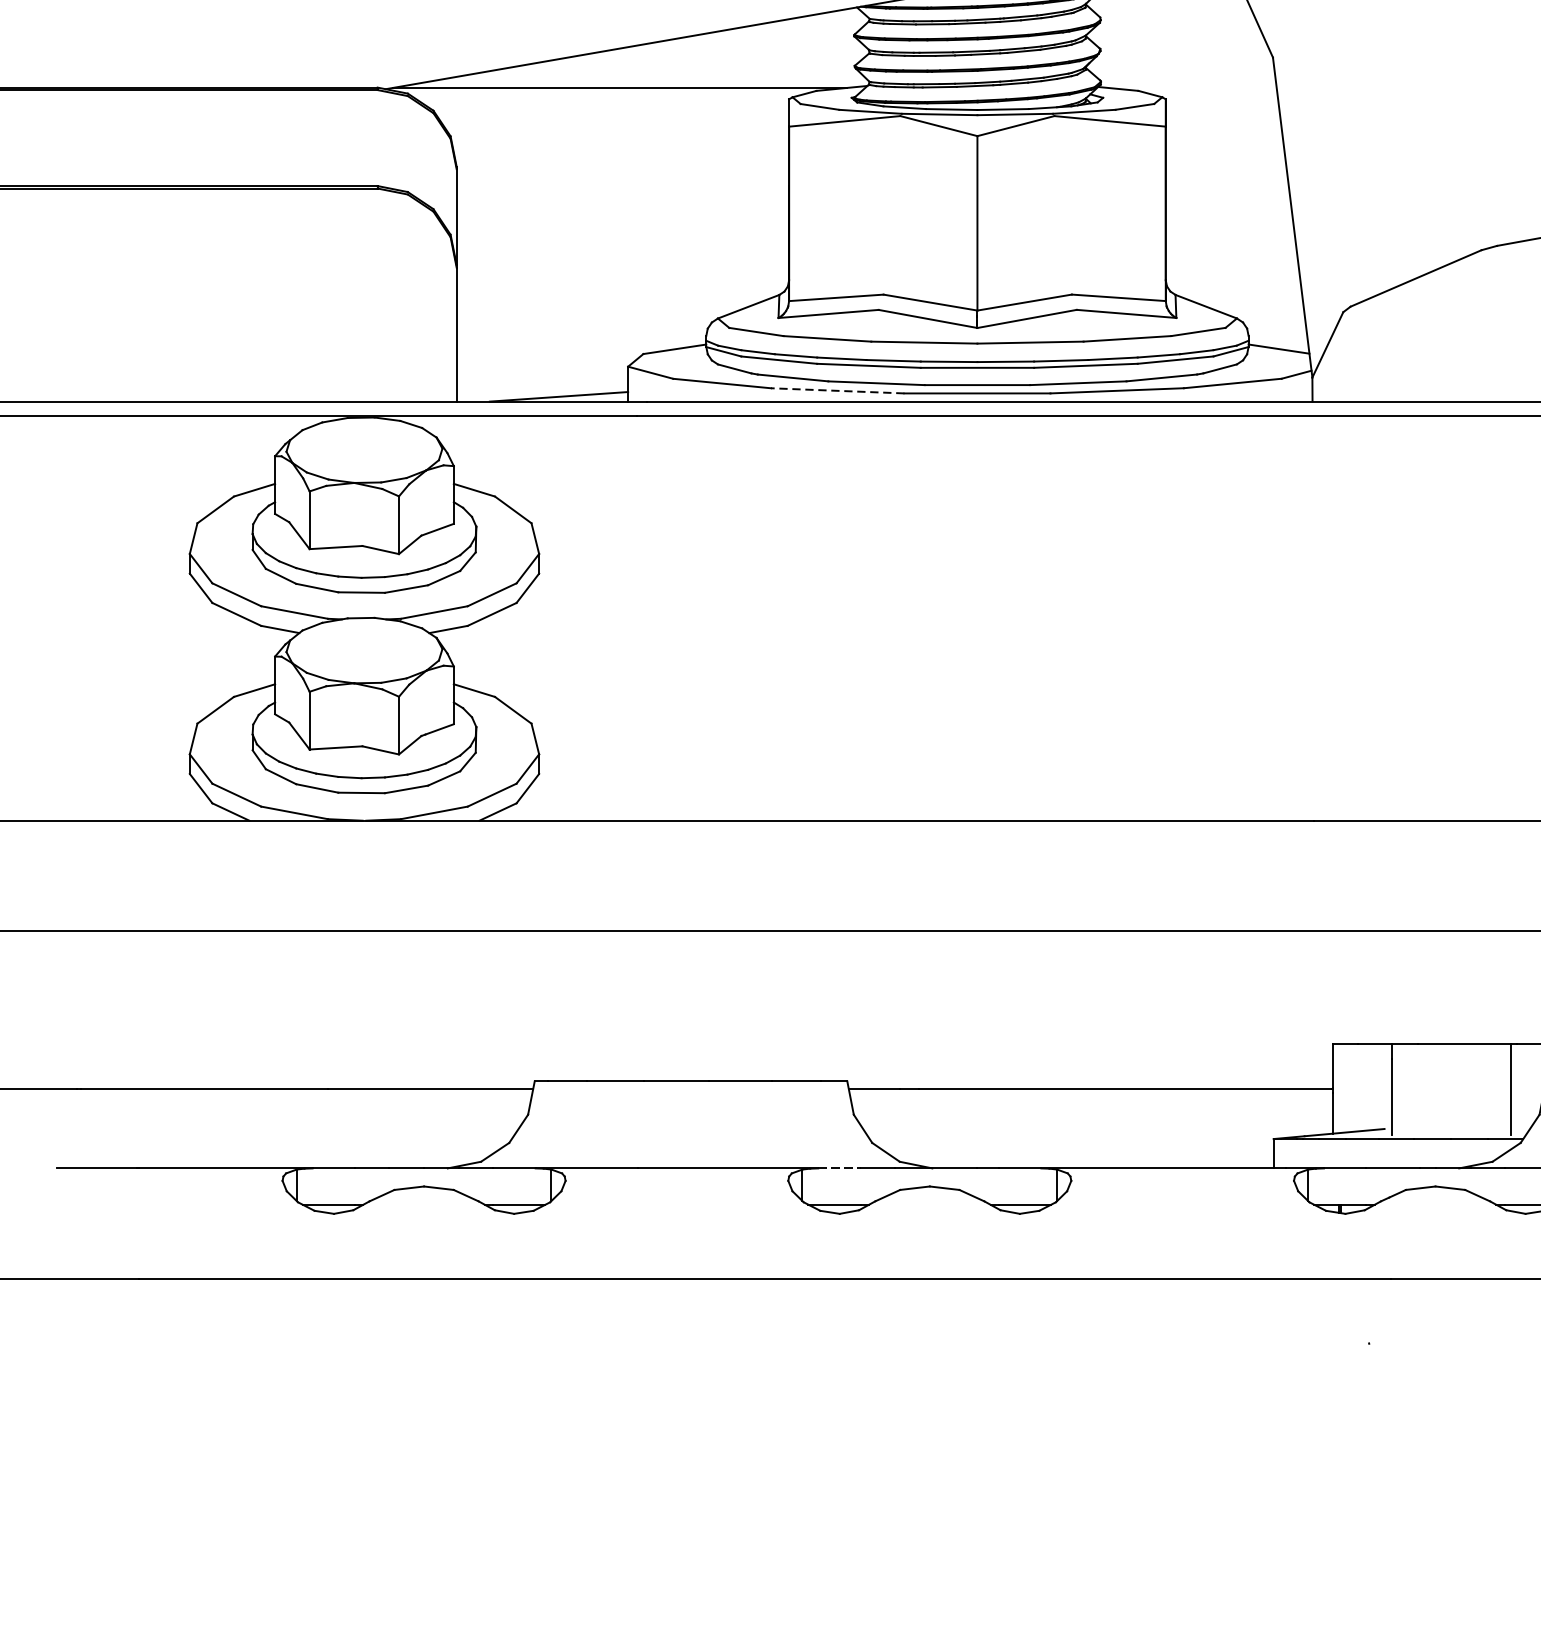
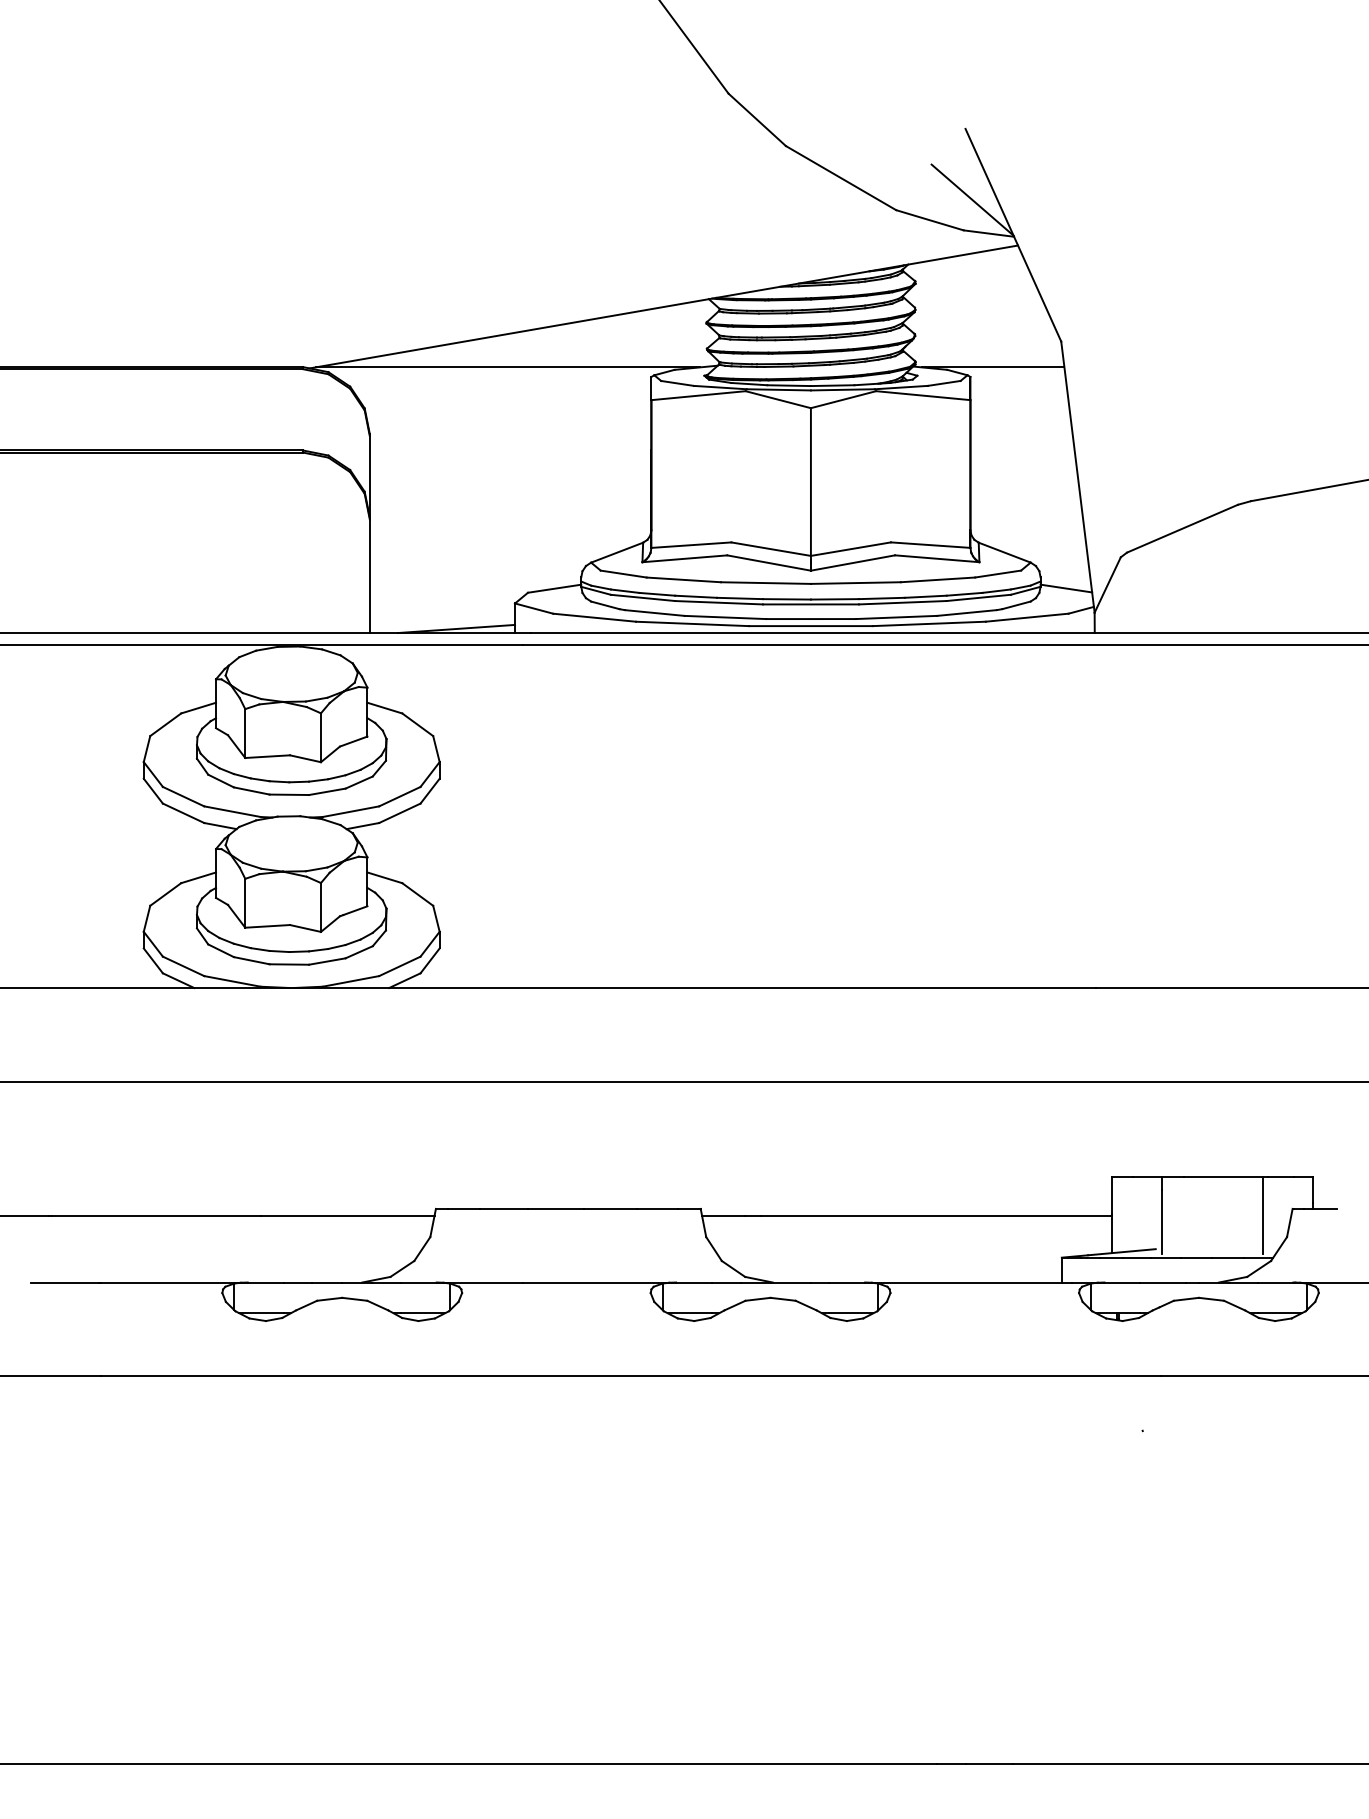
line: (1191, 88) -> (992, 367), added
line: (837, 390) -> (692, 623), dashed -> solid
line: (839, 1168) -> (694, 1282), dashed -> solid

